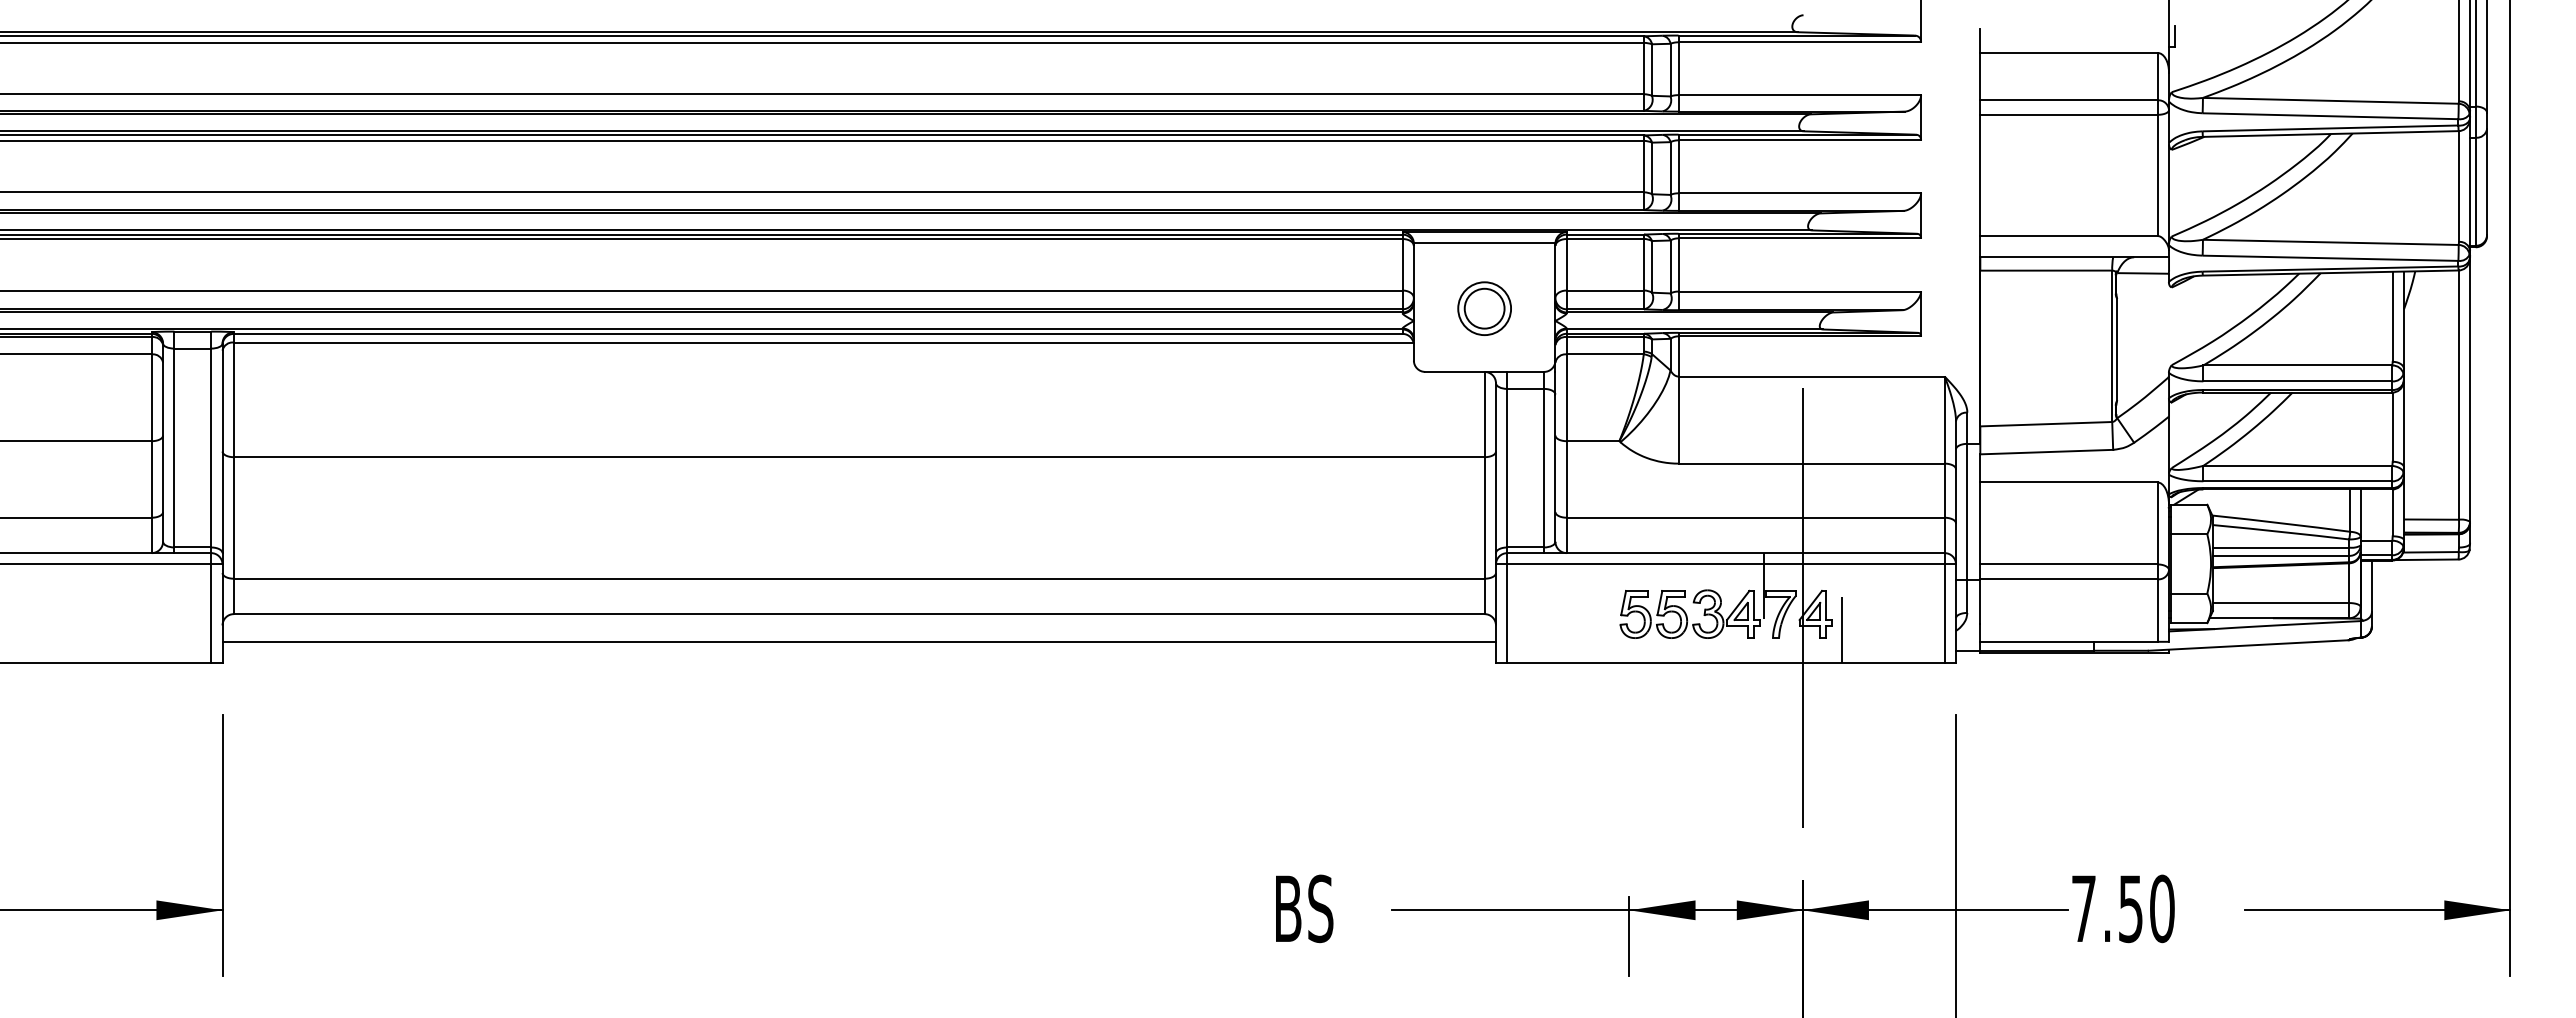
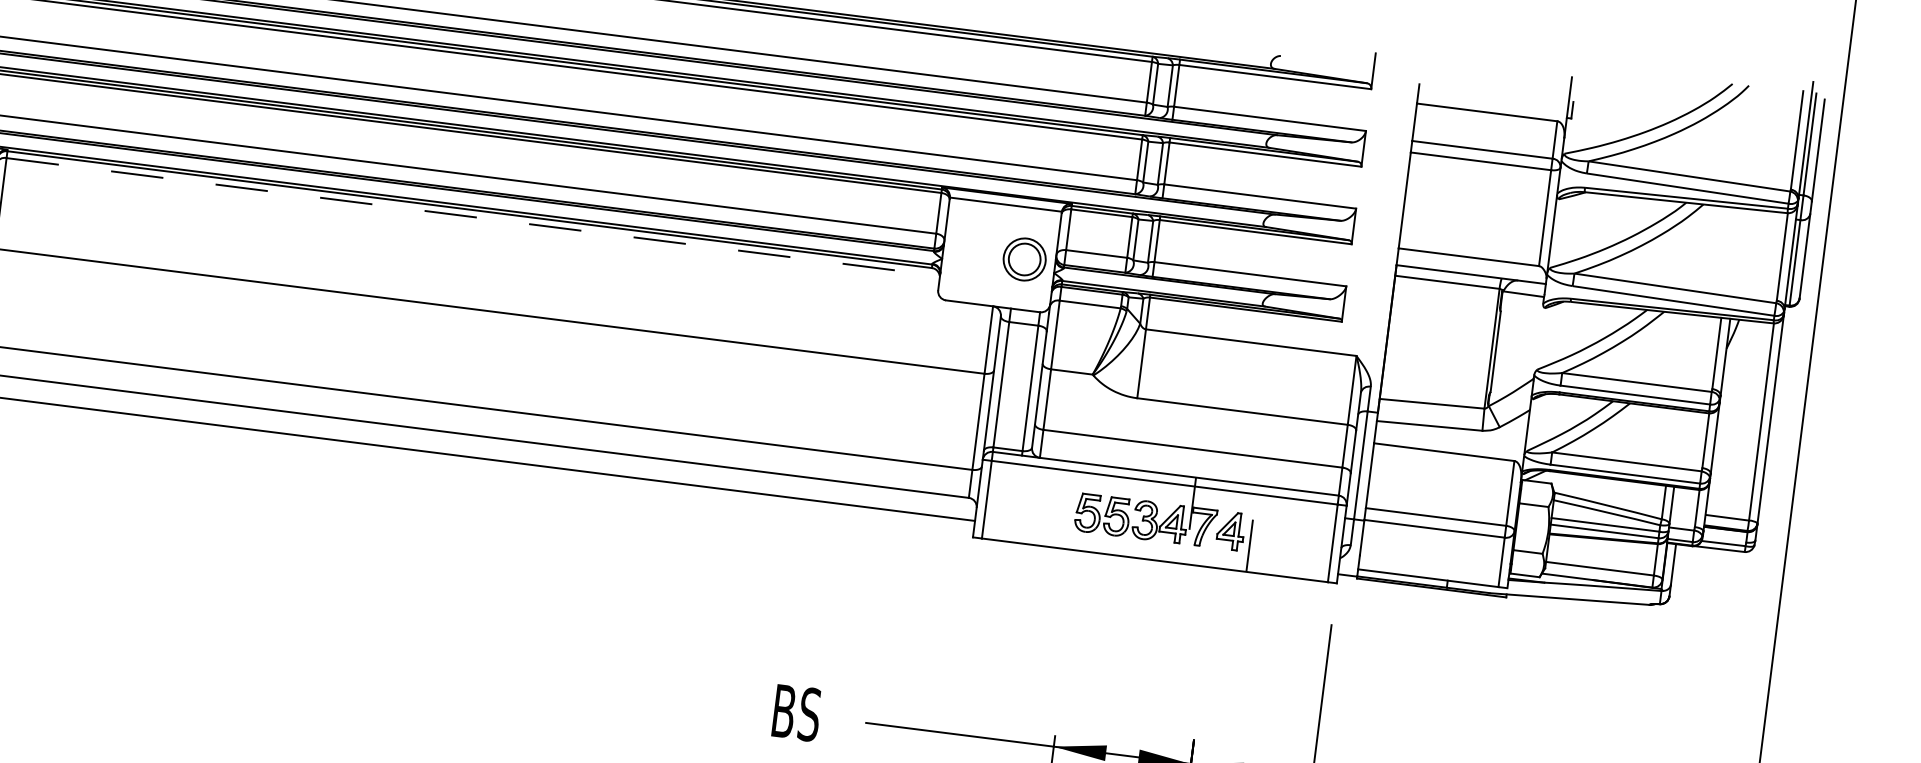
part: (1484, 308) -> (1024, 259), moved
line: (823, 342) -> (473, 216), solid -> dashed
line: (1802, 607) -> (1220, 524), removed

